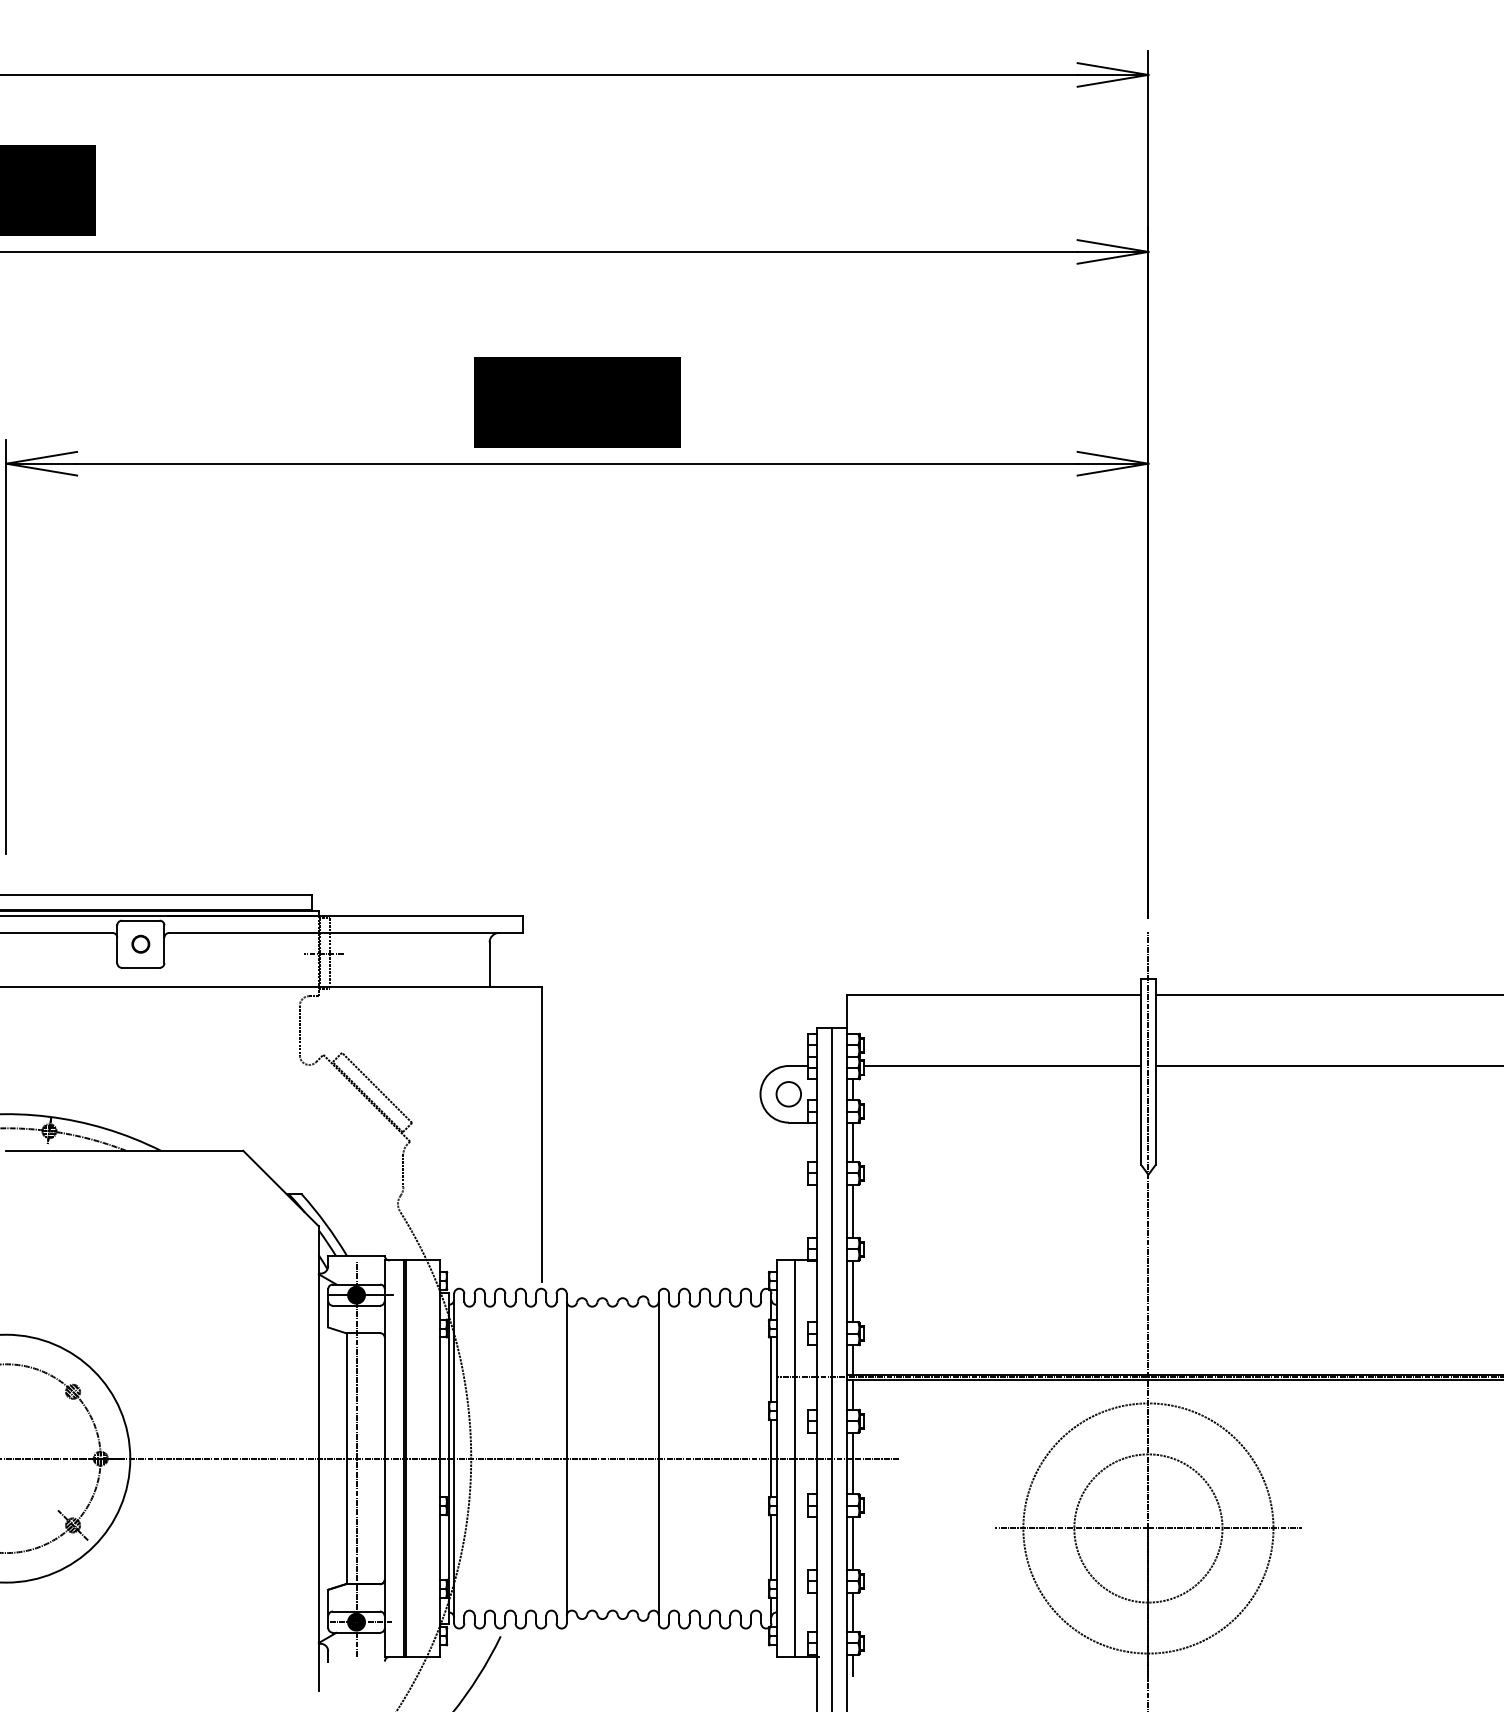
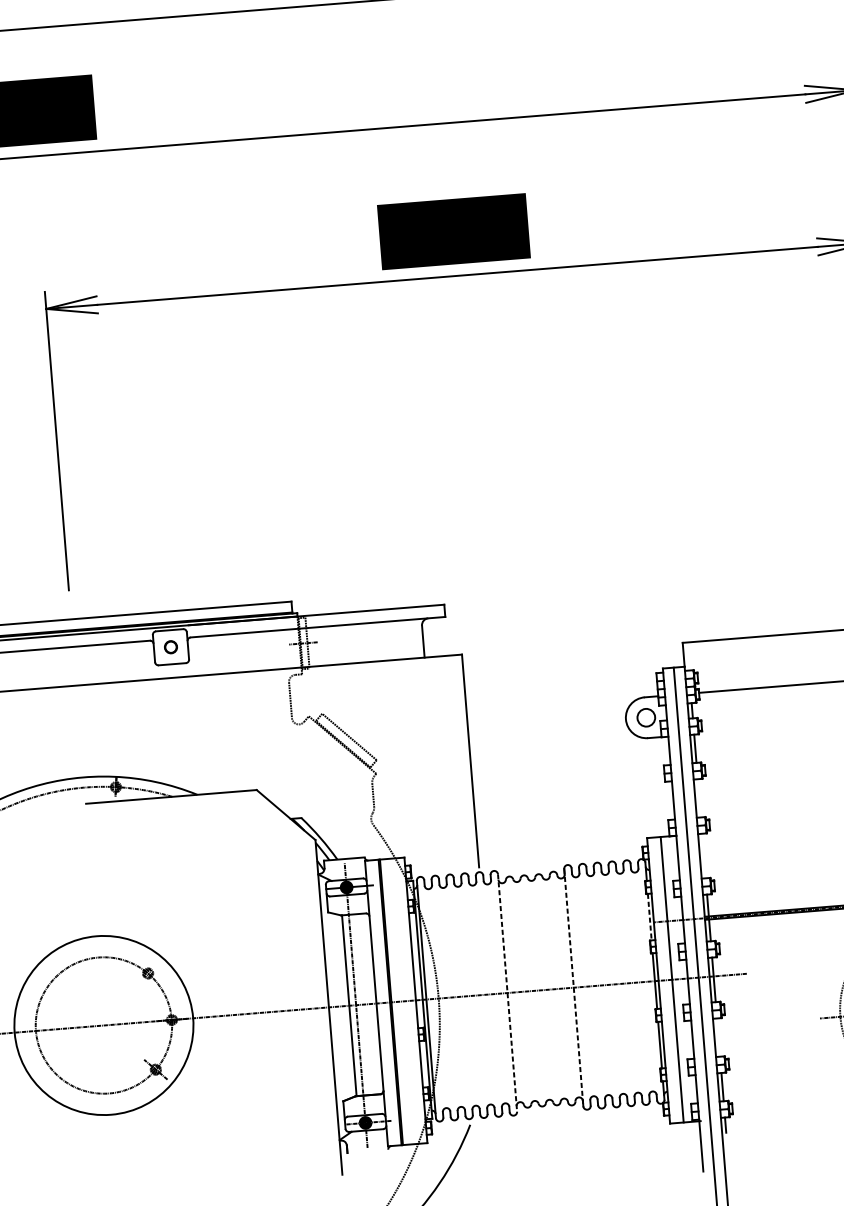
line: (853, 1210) -> (699, 797), removed
line: (853, 1291) -> (704, 856), removed
line: (771, 1370) -> (649, 917), solid -> dashed
line: (566, 1458) -> (507, 992), solid -> dashed
line: (658, 1458) -> (573, 987), solid -> dashed
line: (853, 1543) -> (718, 1037), removed

